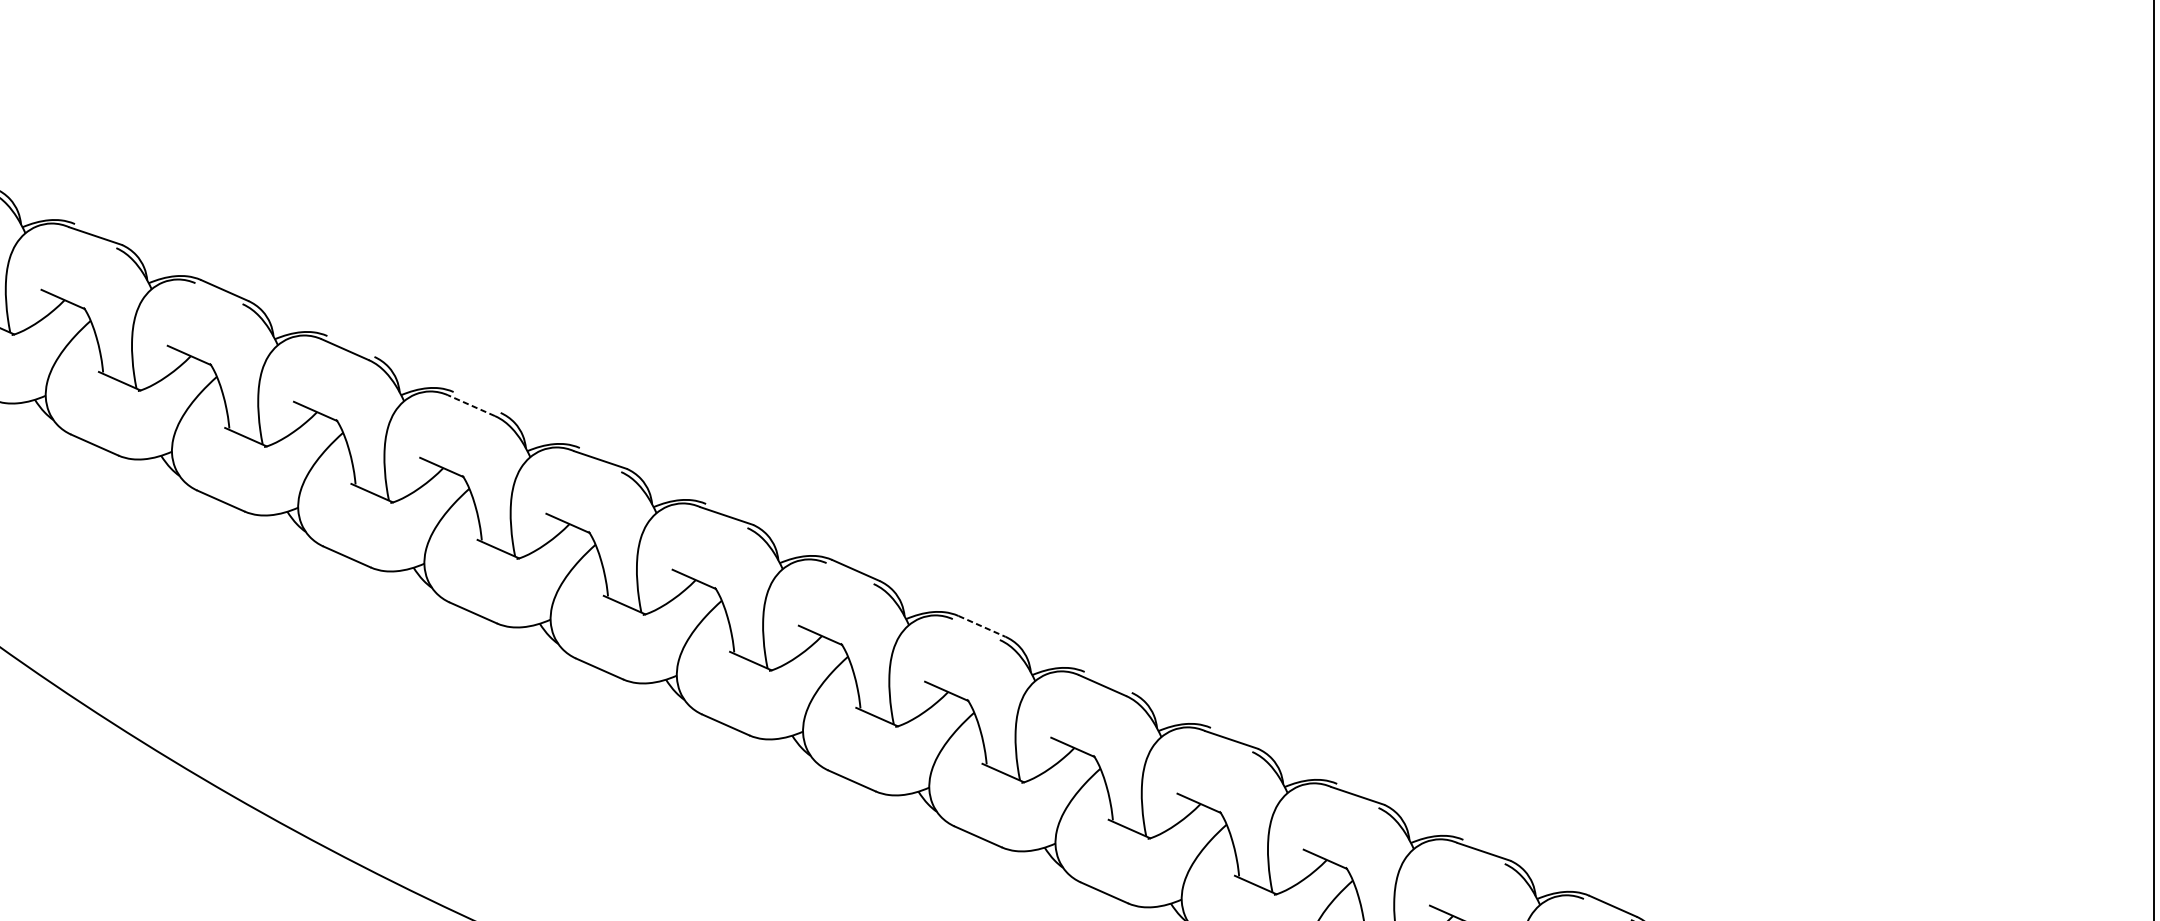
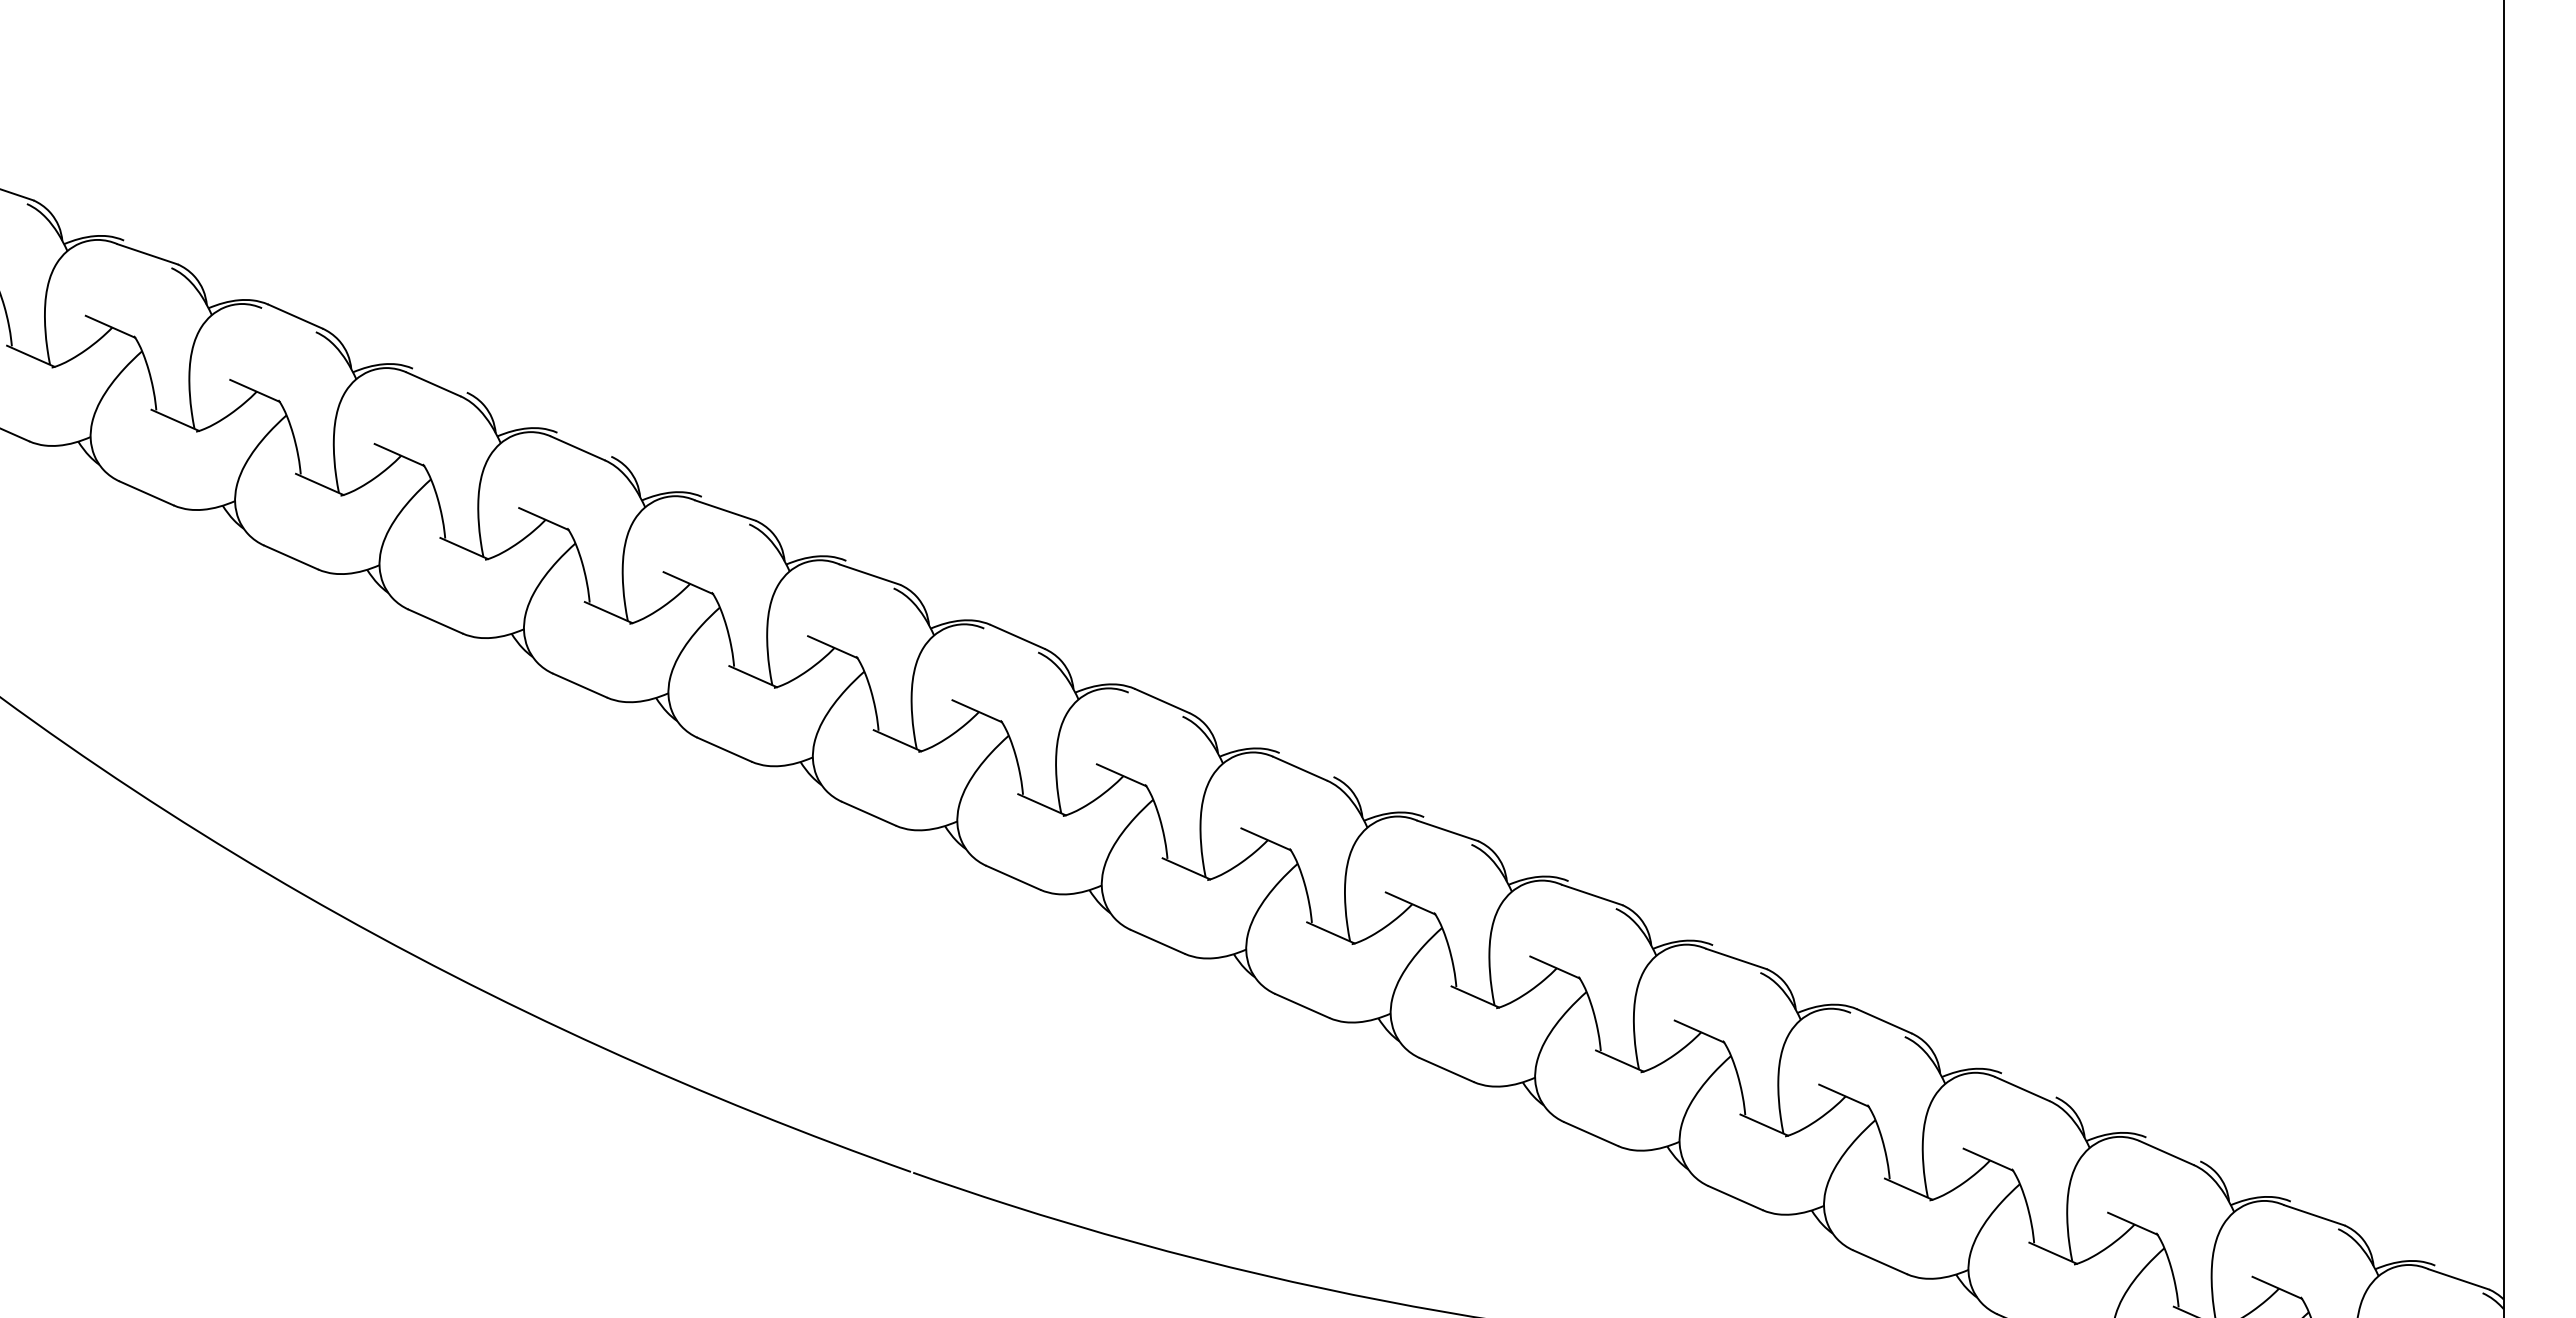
line: (471, 405) -> (577, 448), dashed -> solid
line: (982, 626) -> (1162, 701), dashed -> solid

